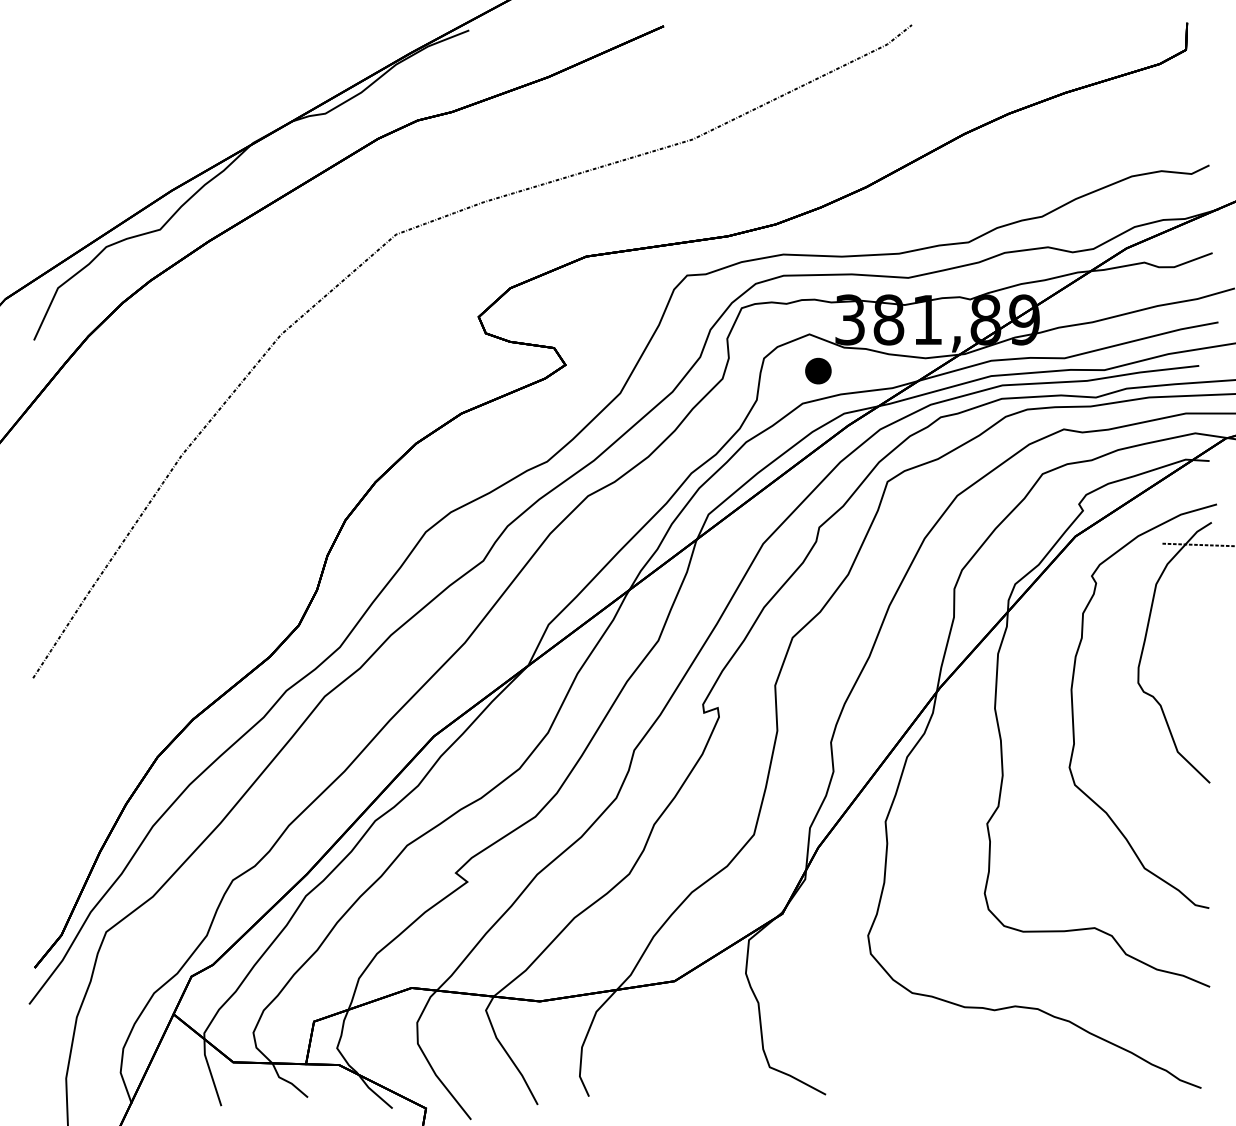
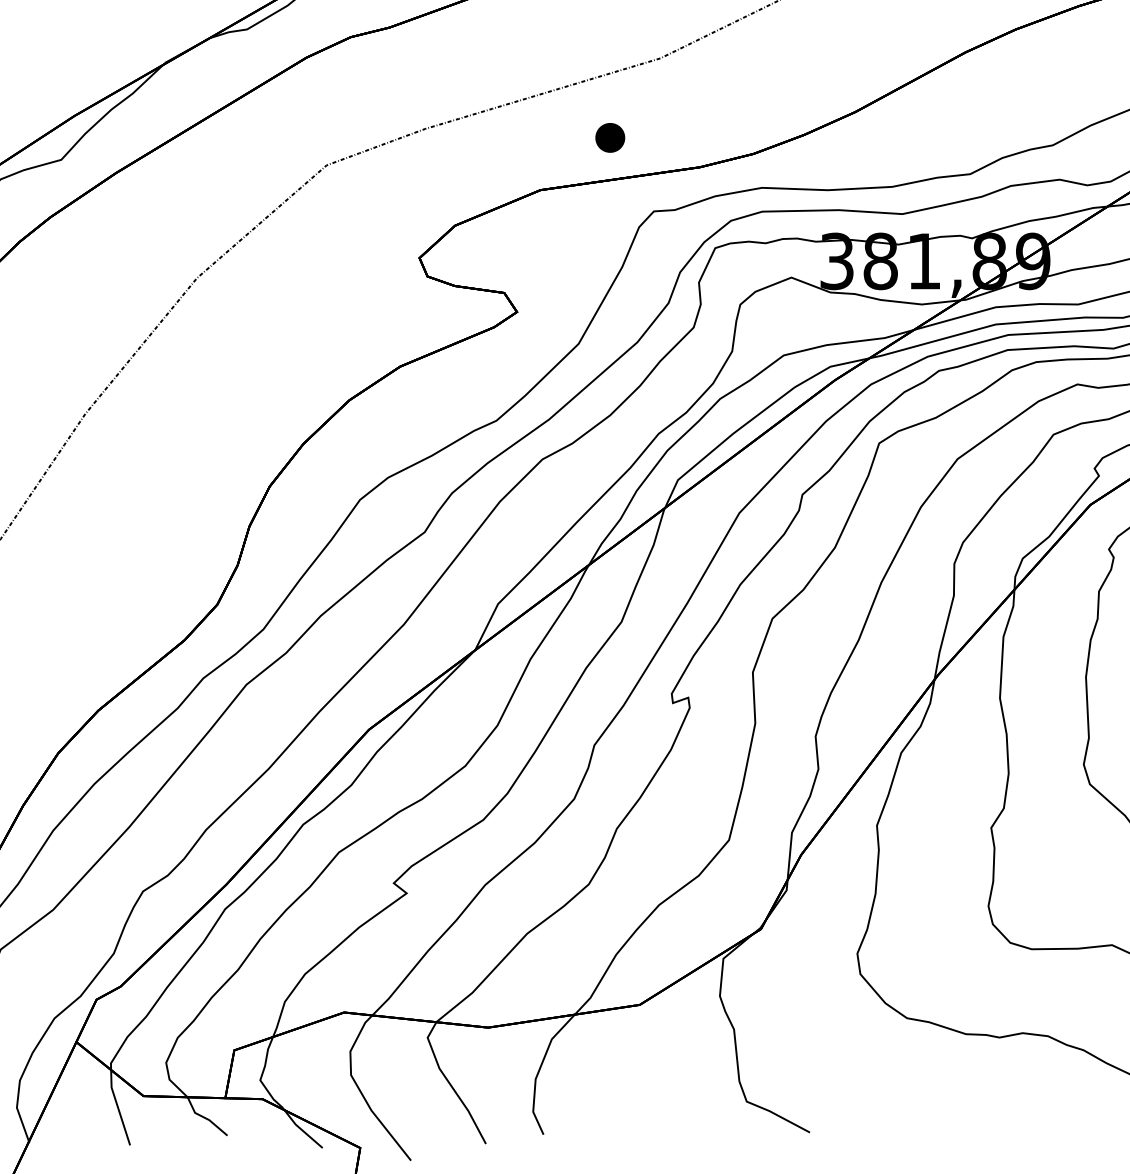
part: (818, 370) -> (610, 137), moved

